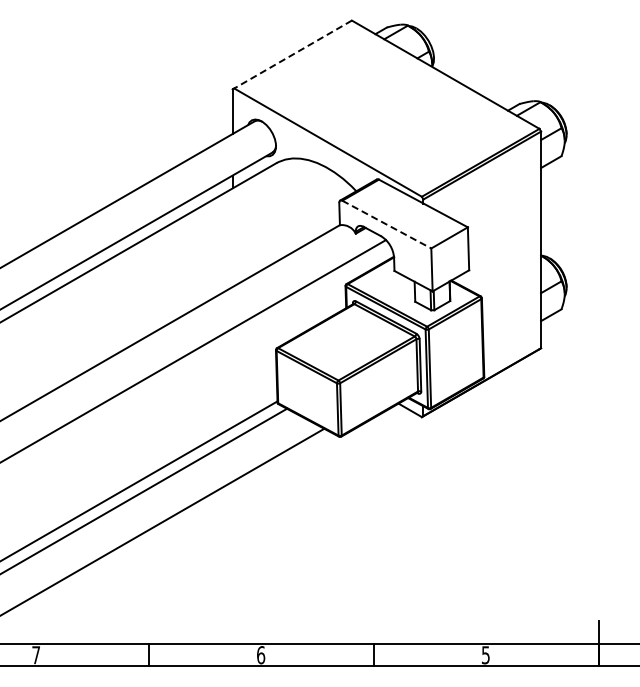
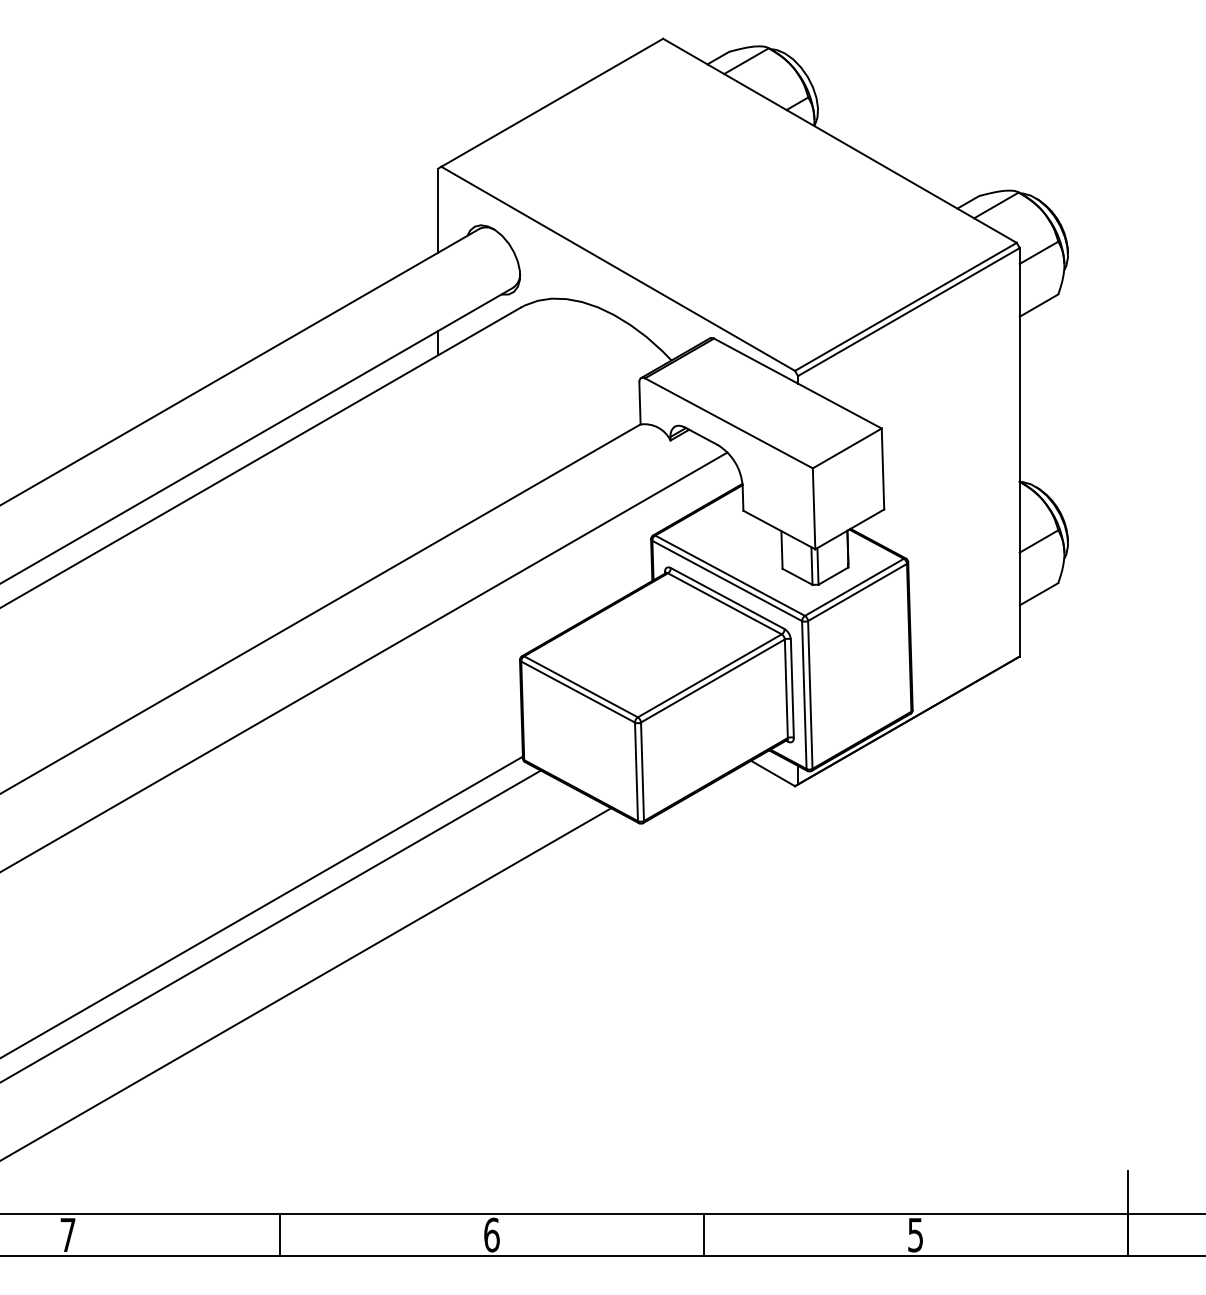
line: (293, 54) -> (553, 102), dashed -> solid
line: (387, 224) -> (730, 423), dashed -> solid

